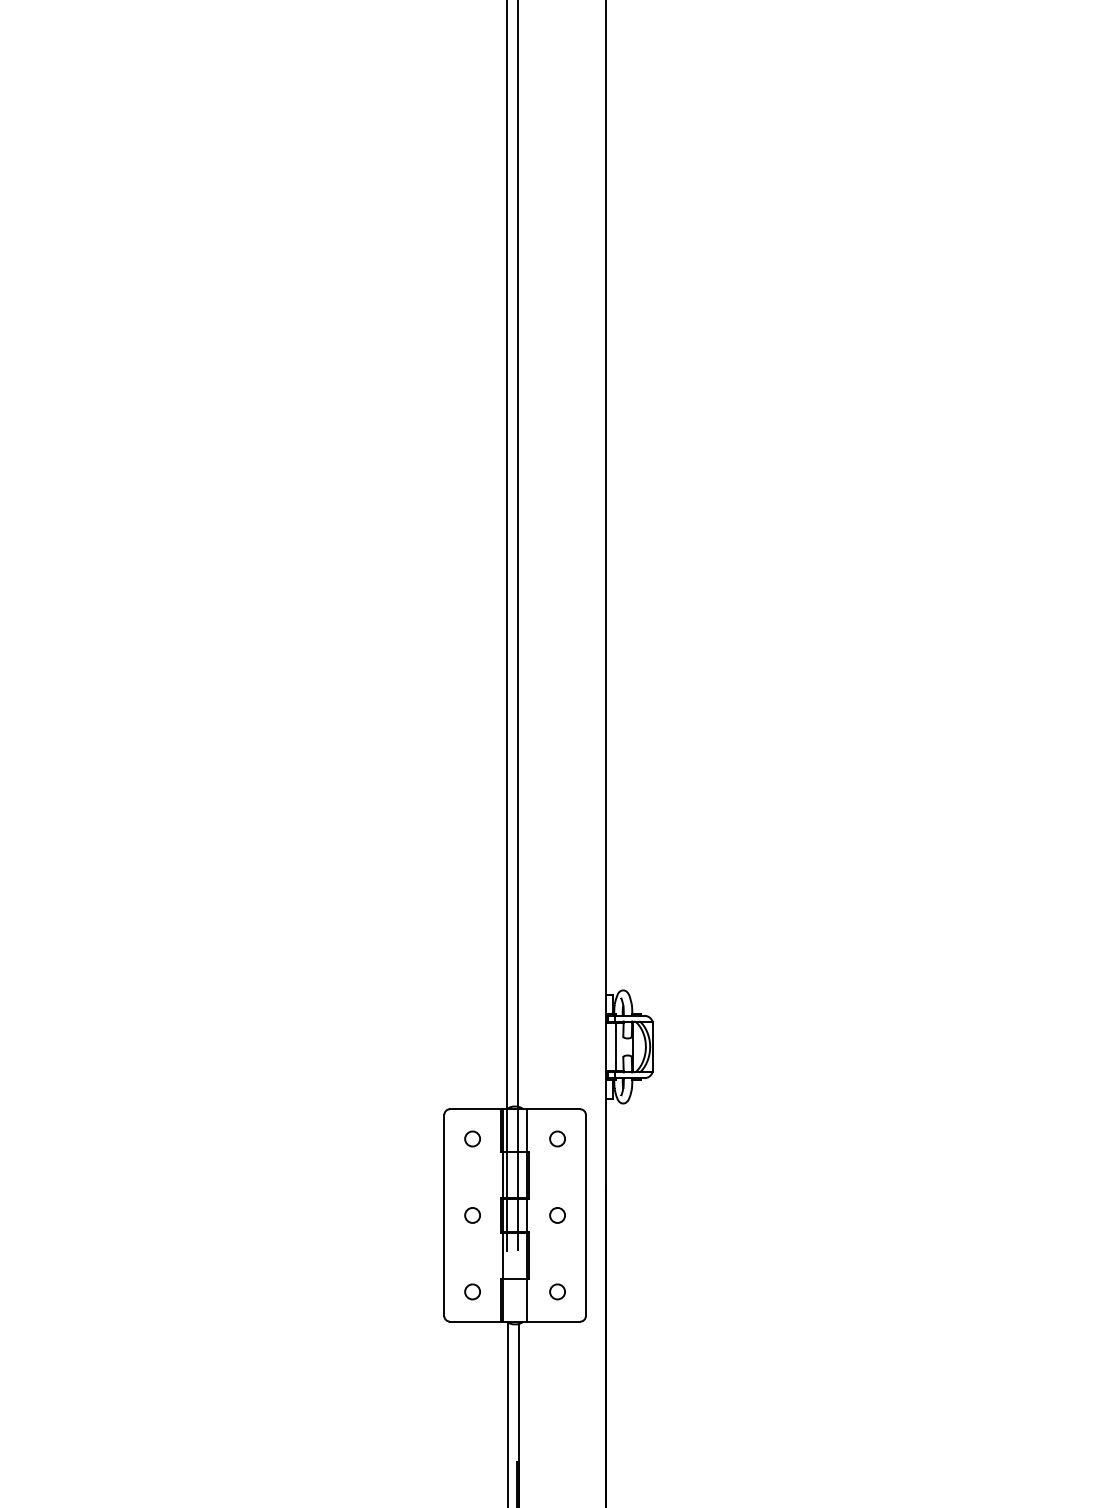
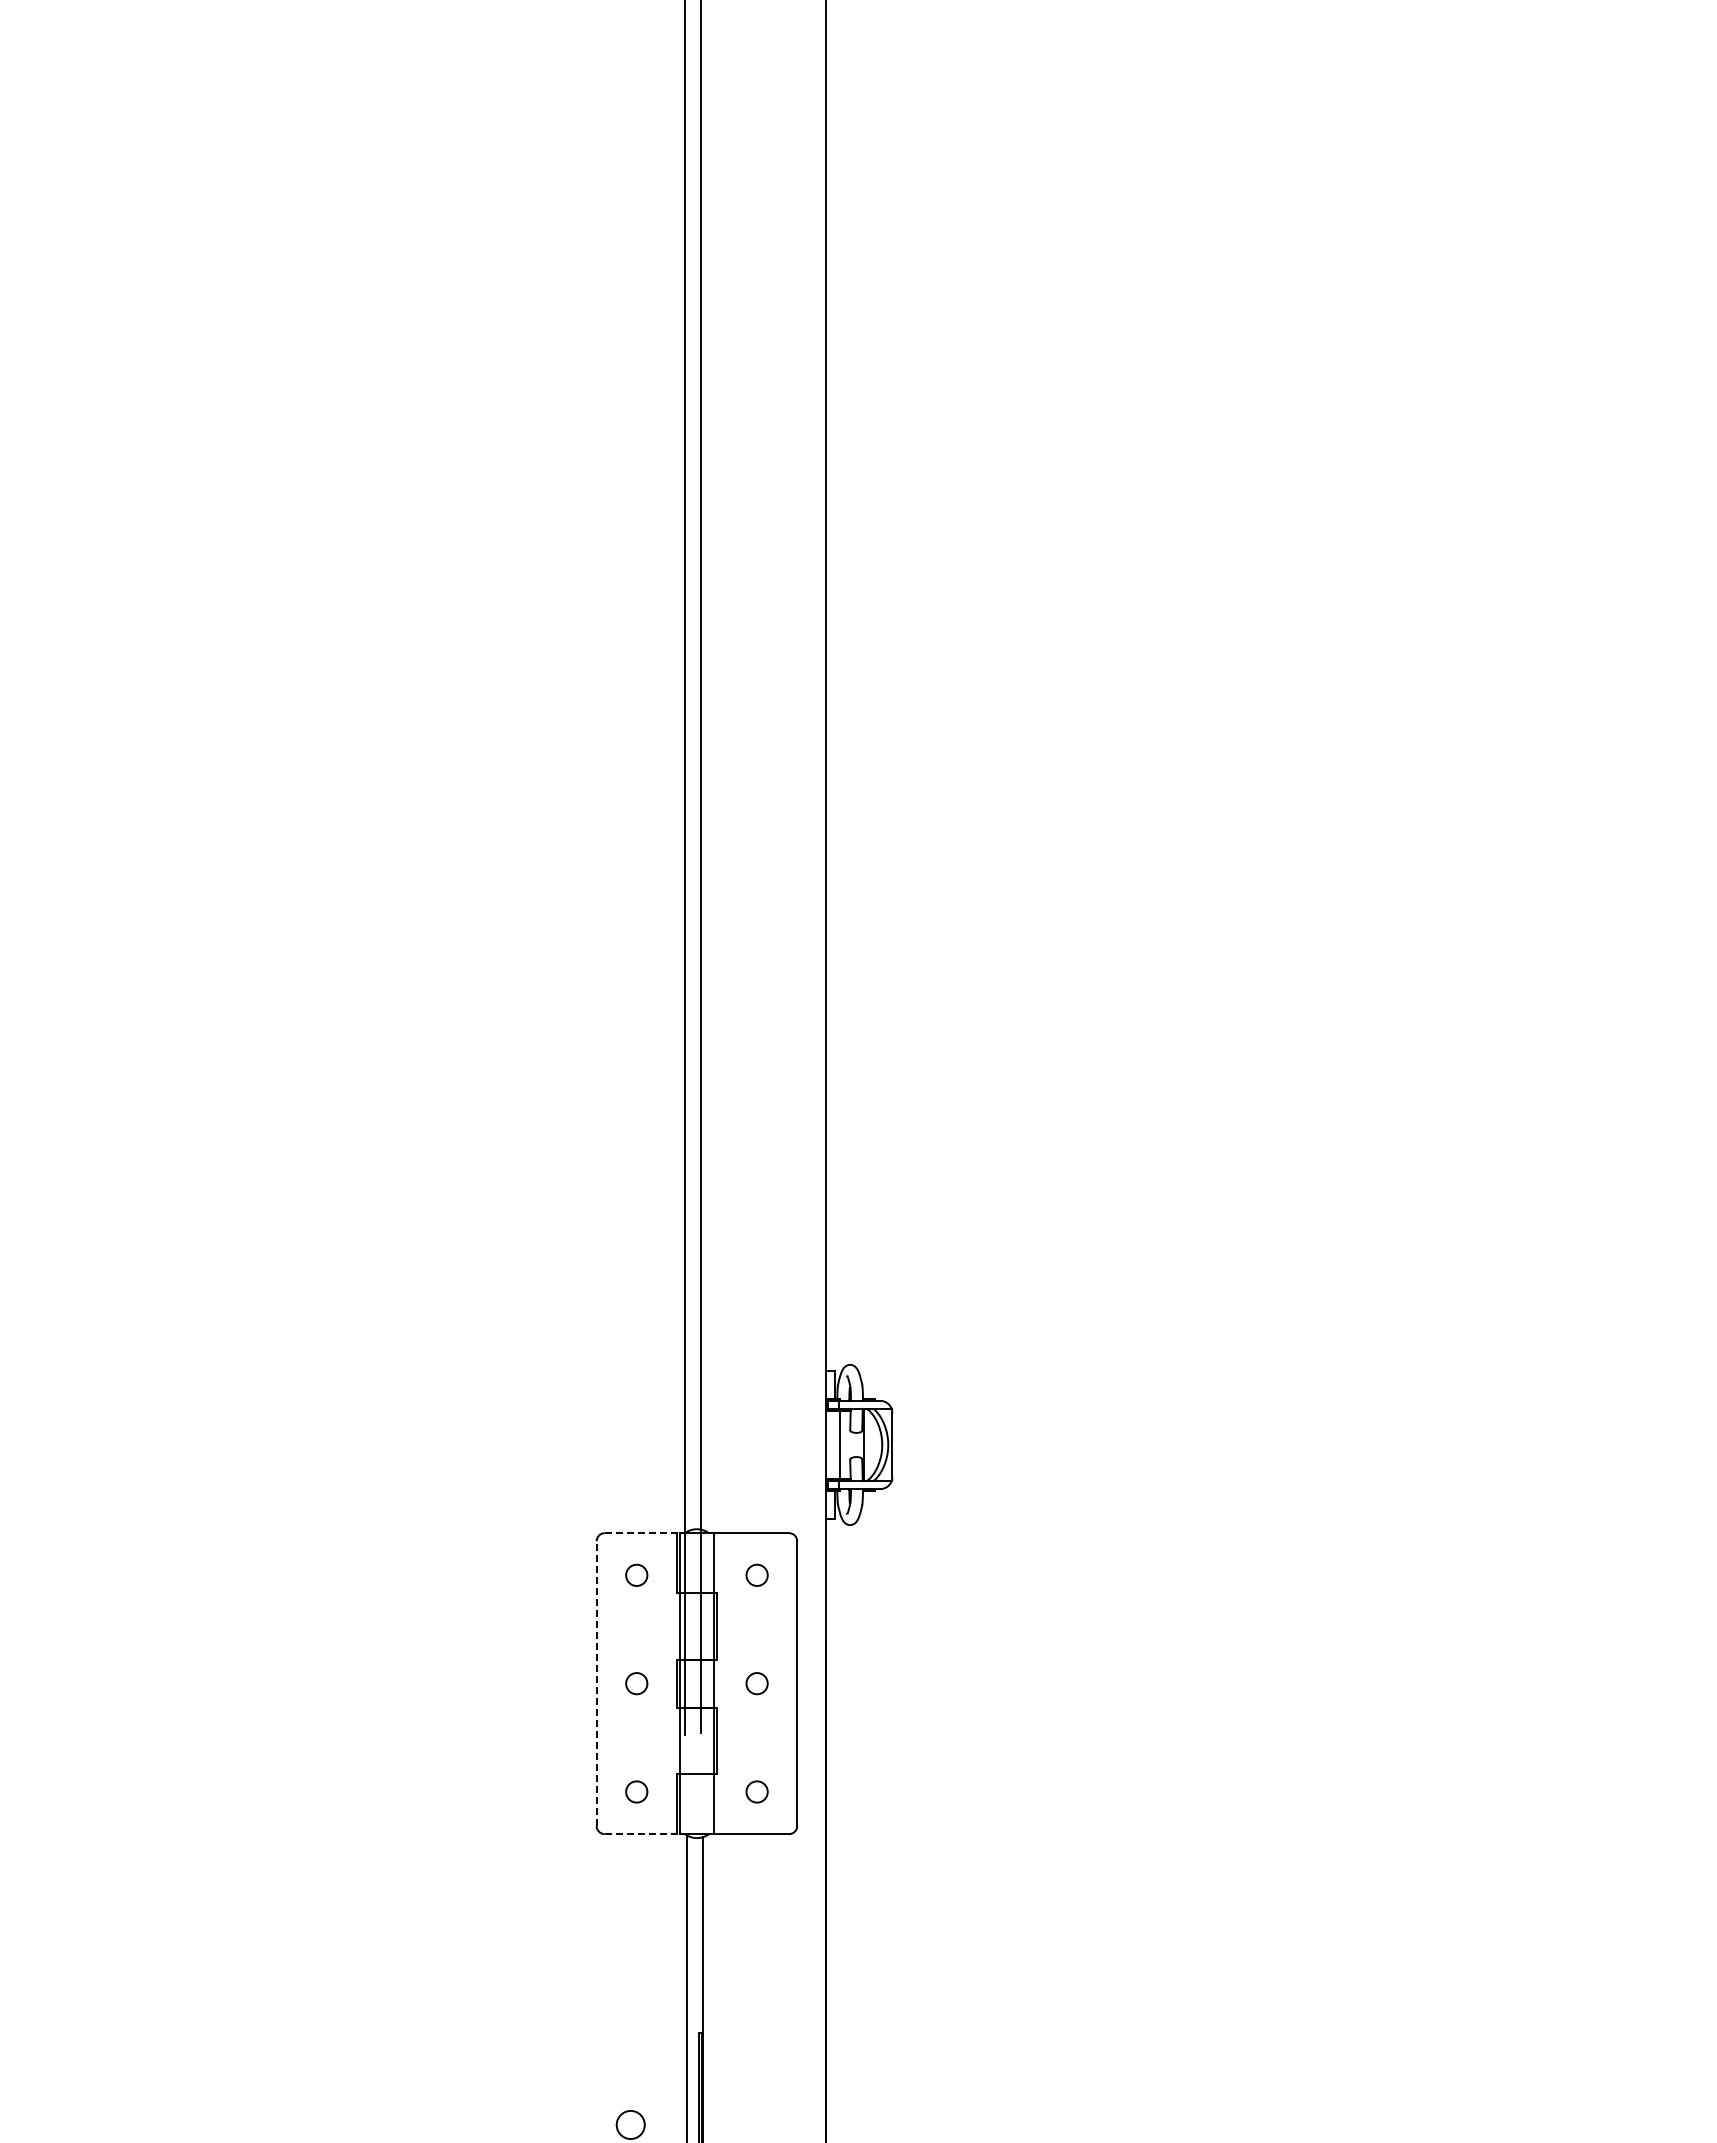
line: (475, 1109) -> (641, 1533), solid -> dashed
line: (444, 1215) -> (596, 1683), solid -> dashed
line: (475, 1321) -> (641, 1834), solid -> dashed

